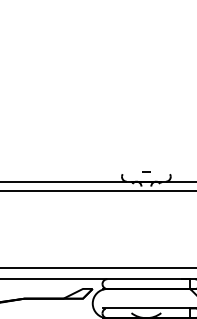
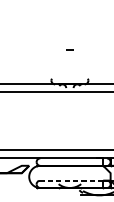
line: (146, 171) -> (70, 50), moved
line: (146, 308) -> (70, 180), solid -> dashed

